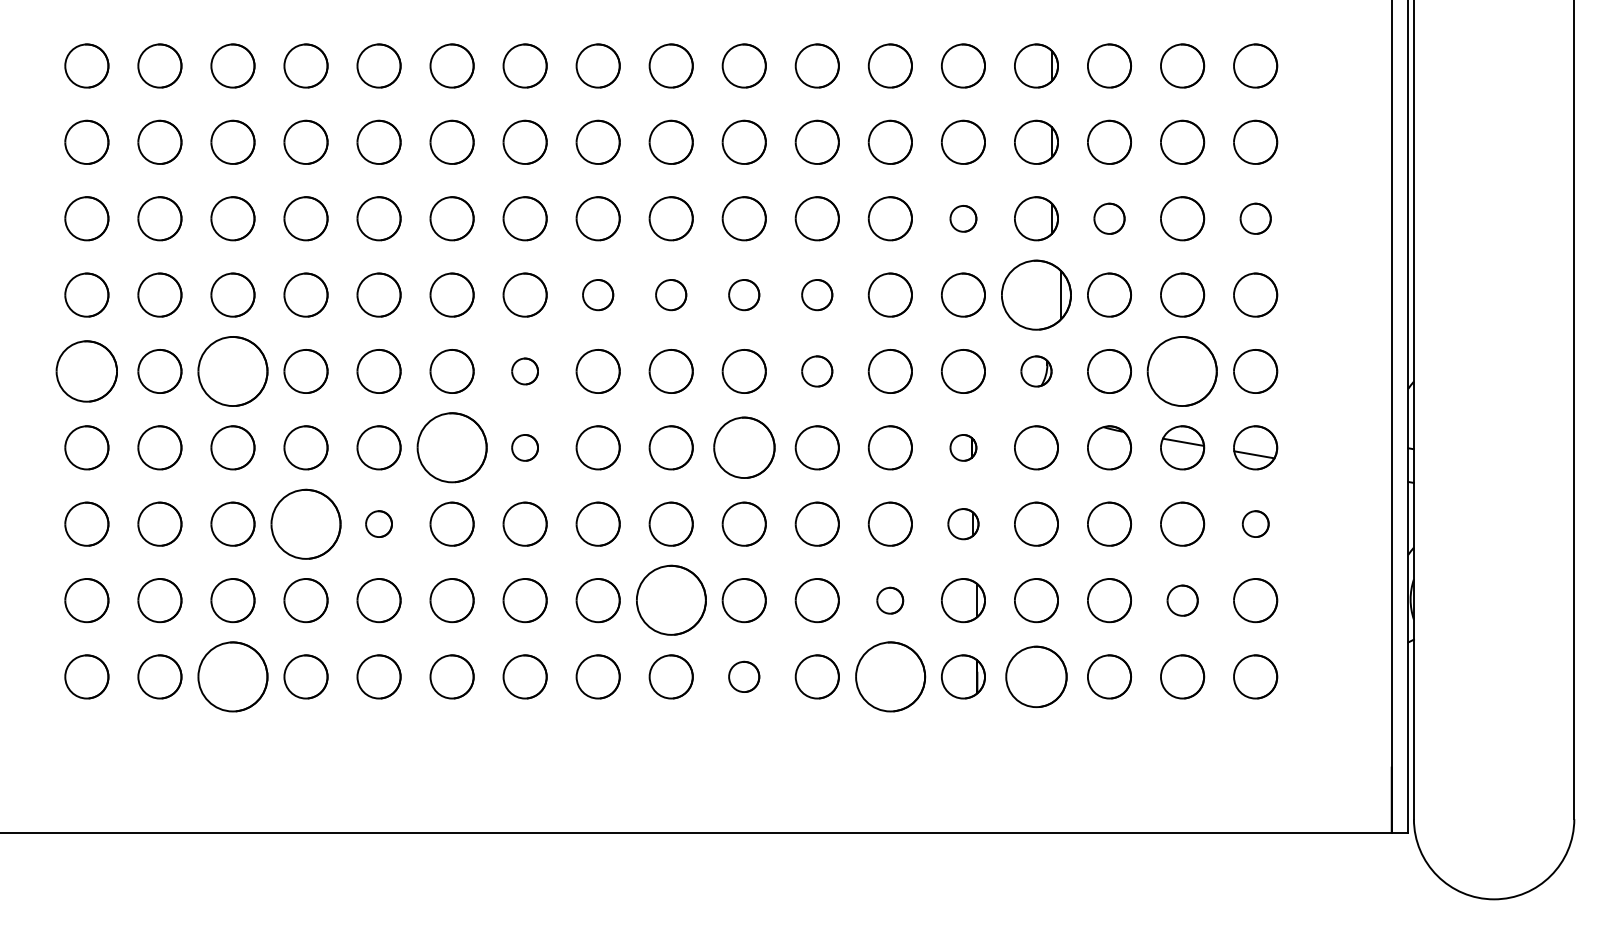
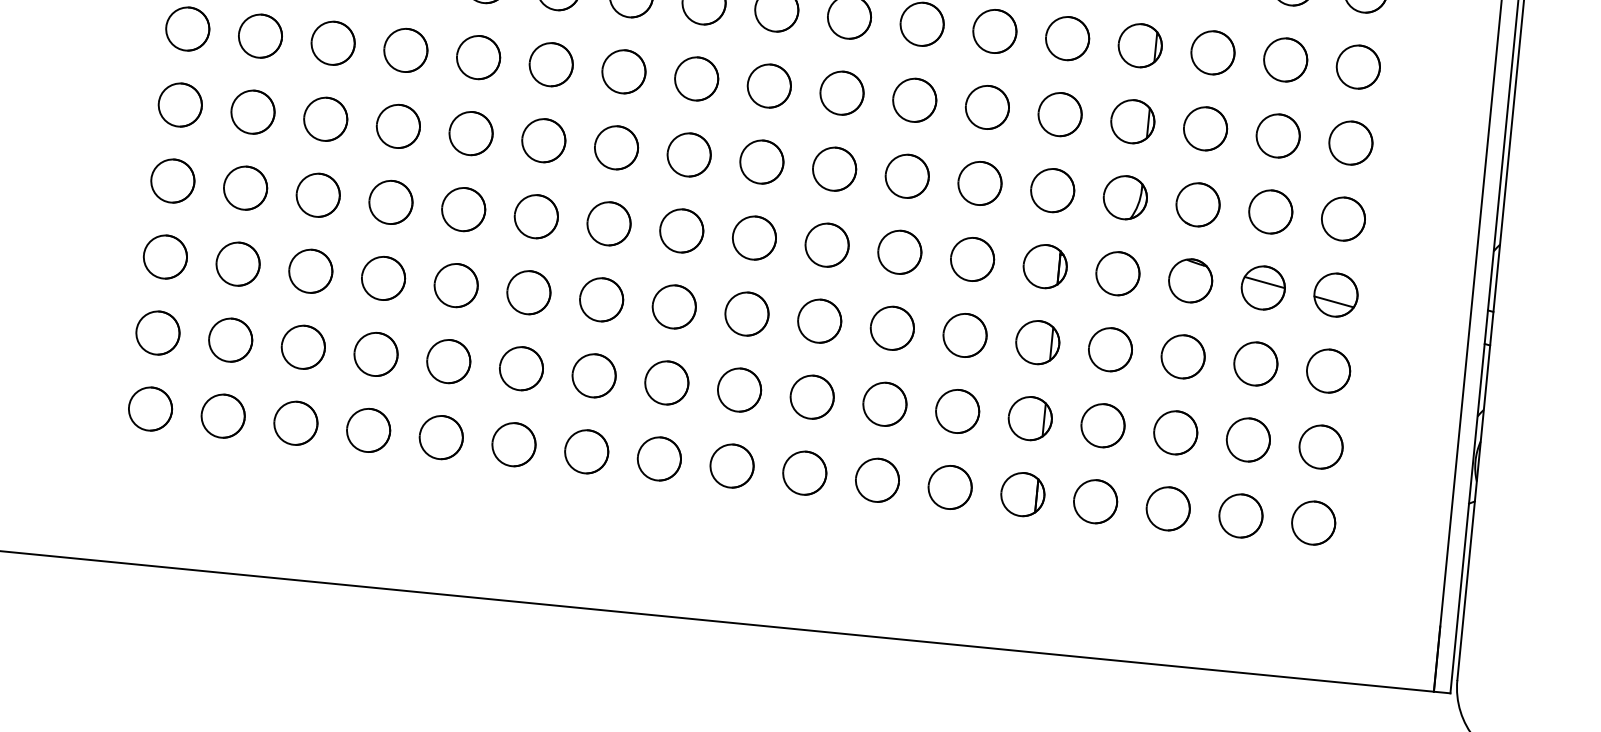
part: (963, 218) -> (1067, 38), size x1.67
part: (1109, 218) -> (1212, 52), size x1.43
part: (1255, 218) -> (1358, 66), size x1.43
part: (597, 294) -> (696, 78), size x1.43
part: (670, 294) -> (768, 85), size x1.43
part: (743, 294) -> (841, 92), size x1.43
part: (816, 294) -> (913, 99), size x1.43
part: (1036, 294) -> (1132, 121), size x0.62
part: (86, 371) -> (179, 105), size x0.71
part: (232, 371) -> (325, 119), size x0.62
part: (524, 371) -> (615, 147), size x1.67
part: (816, 371) -> (906, 176), size x1.43
part: (1036, 371) -> (1125, 197), size x1.43
part: (1182, 371) -> (1270, 211), size x0.62
part: (451, 447) -> (535, 216), size x0.62
part: (524, 447) -> (608, 223), size x1.67
part: (743, 447) -> (826, 244), size x0.71
part: (963, 447) -> (1045, 266), size x1.67
part: (305, 523) -> (383, 277), size x0.62
part: (378, 523) -> (455, 284), size x1.67
part: (963, 523) -> (1037, 341), size x1.43
part: (1255, 523) -> (1328, 370), size x1.67
part: (670, 600) -> (738, 389), size x0.62
part: (889, 600) -> (956, 411), size x1.67
part: (1182, 600) -> (1248, 439), size x1.43
part: (232, 676) -> (295, 422), size x0.62
part: (743, 676) -> (804, 472), size x1.43
part: (889, 676) -> (949, 486), size x0.62
part: (1036, 676) -> (1095, 501), size x0.71

